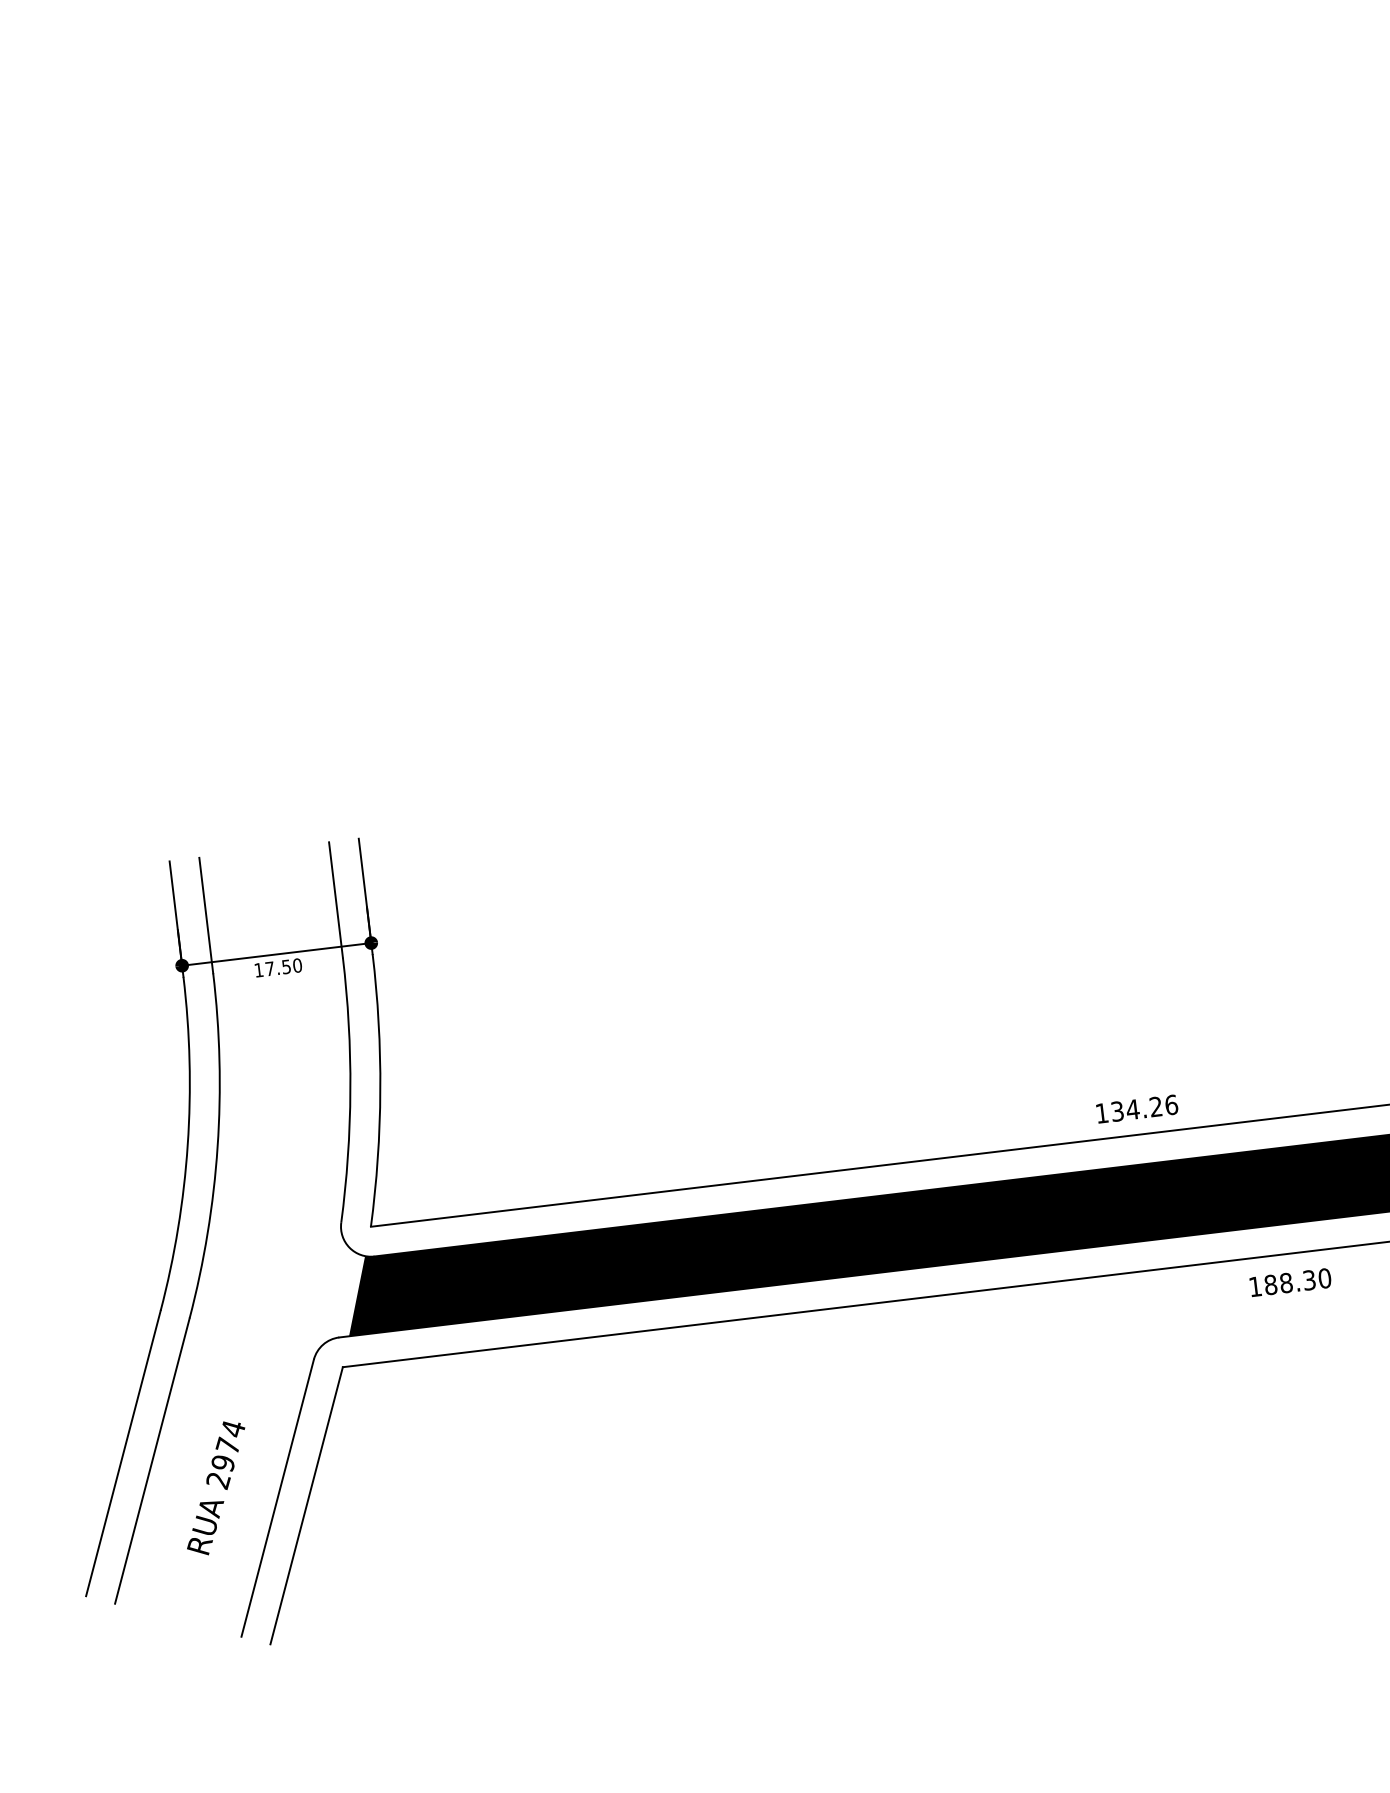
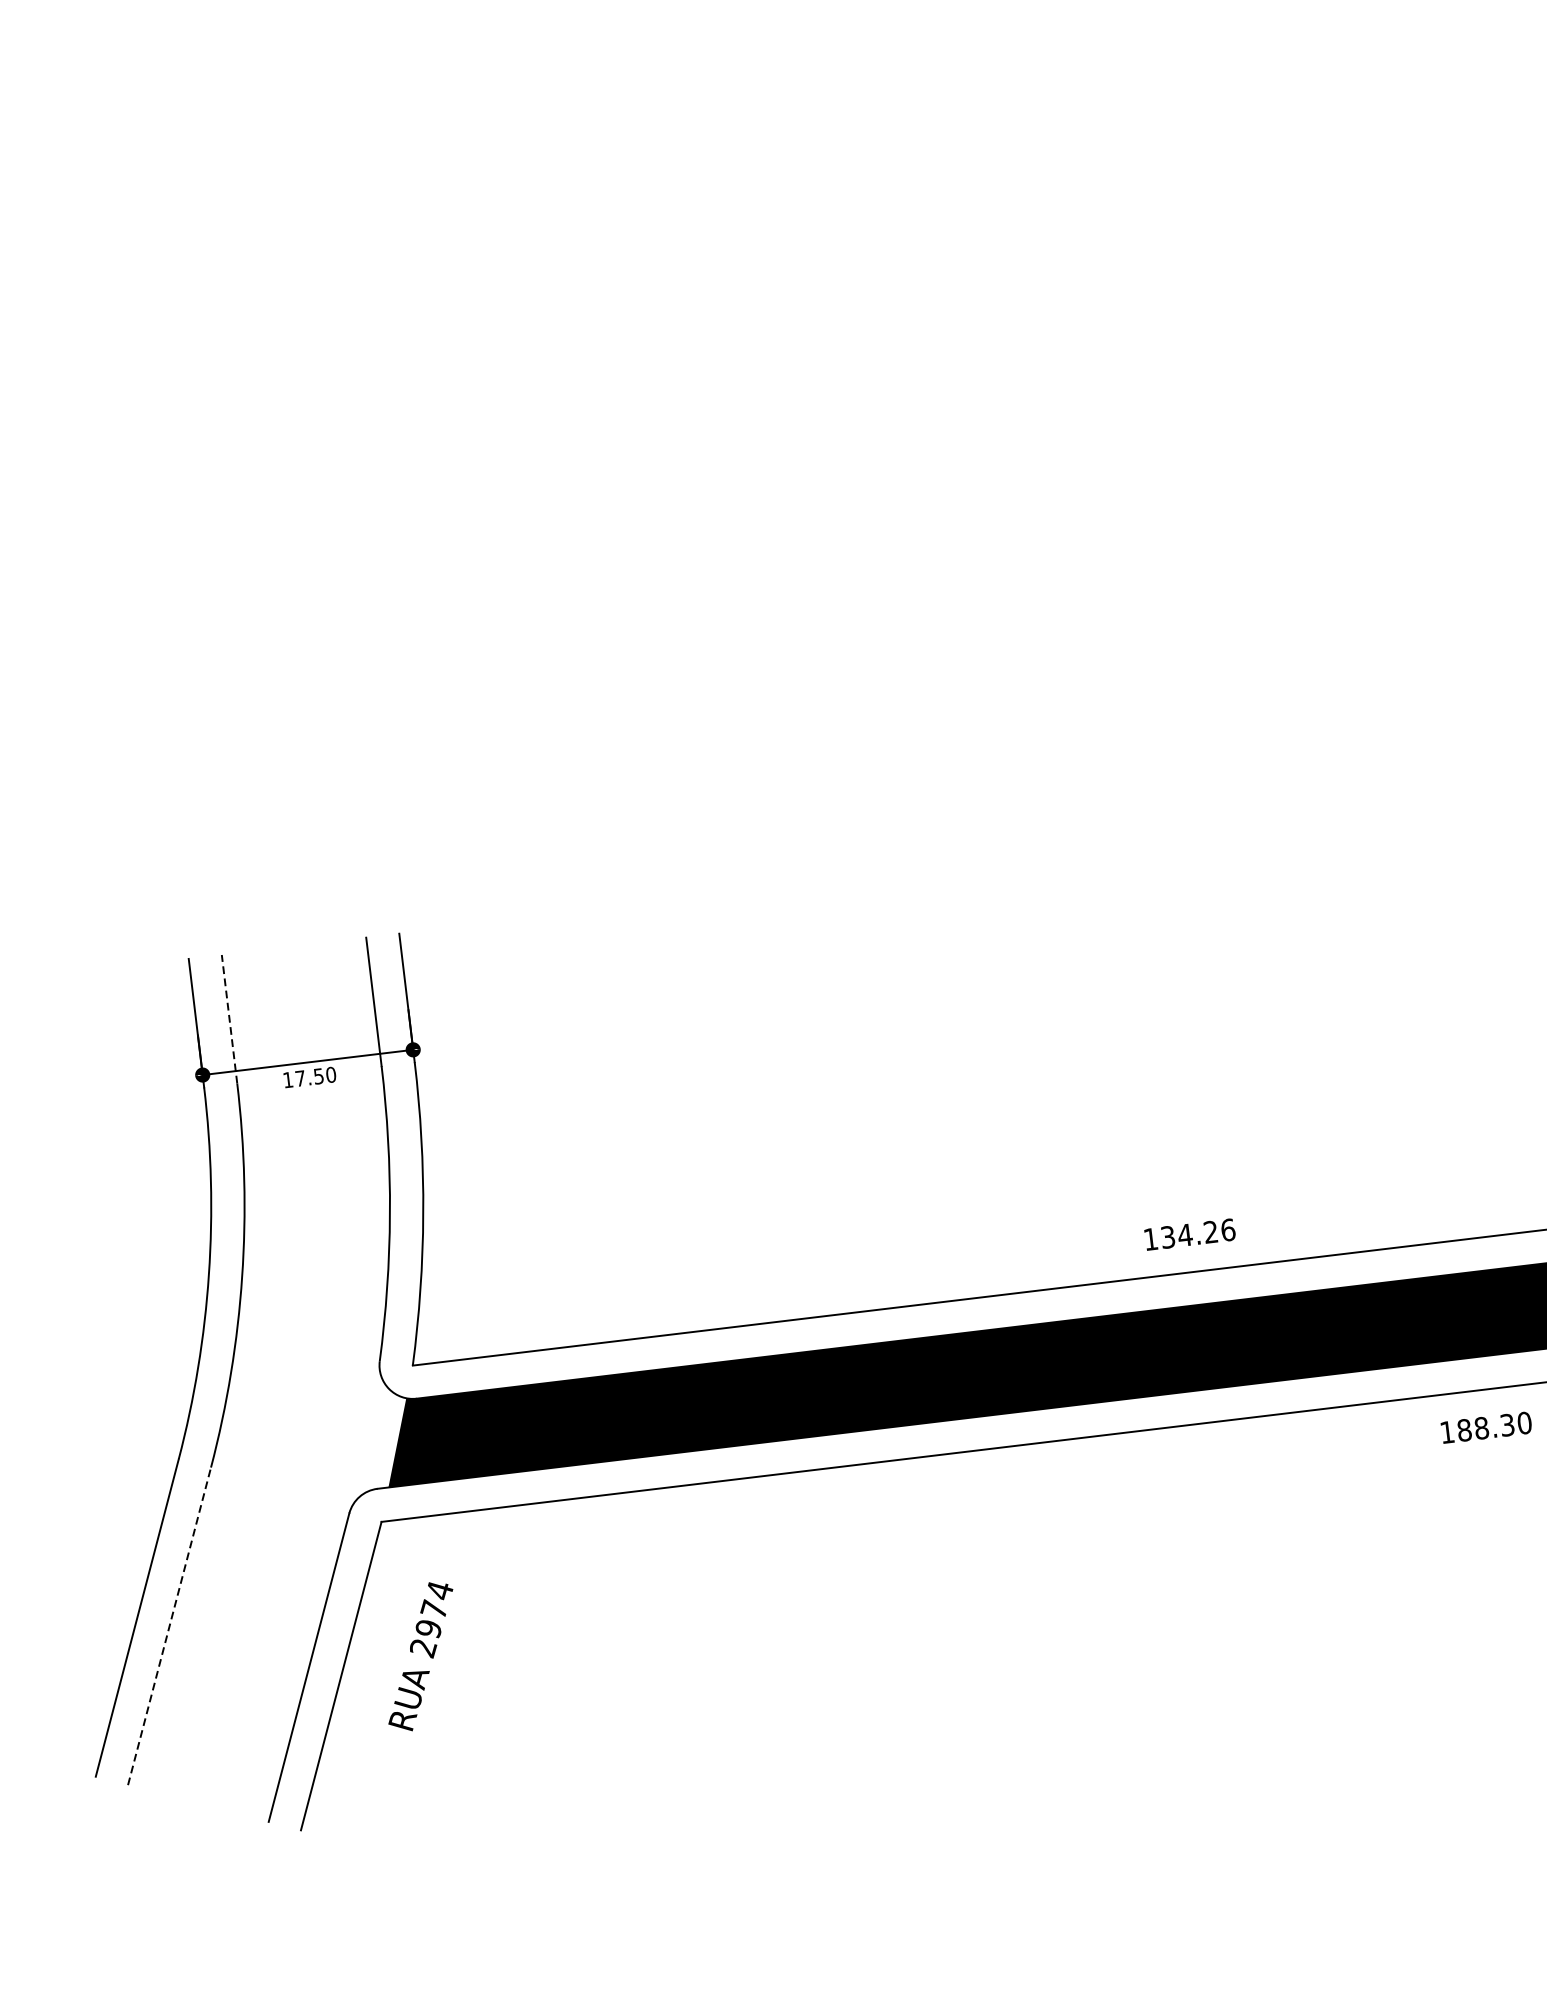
line: (206, 915) -> (229, 1019), solid -> dashed
text: (1137, 1108) -> (1190, 1233), moved
text: (1290, 1282) -> (1486, 1427), moved
line: (152, 1460) -> (169, 1625), solid -> dashed
text: (216, 1488) -> (421, 1656), moved

